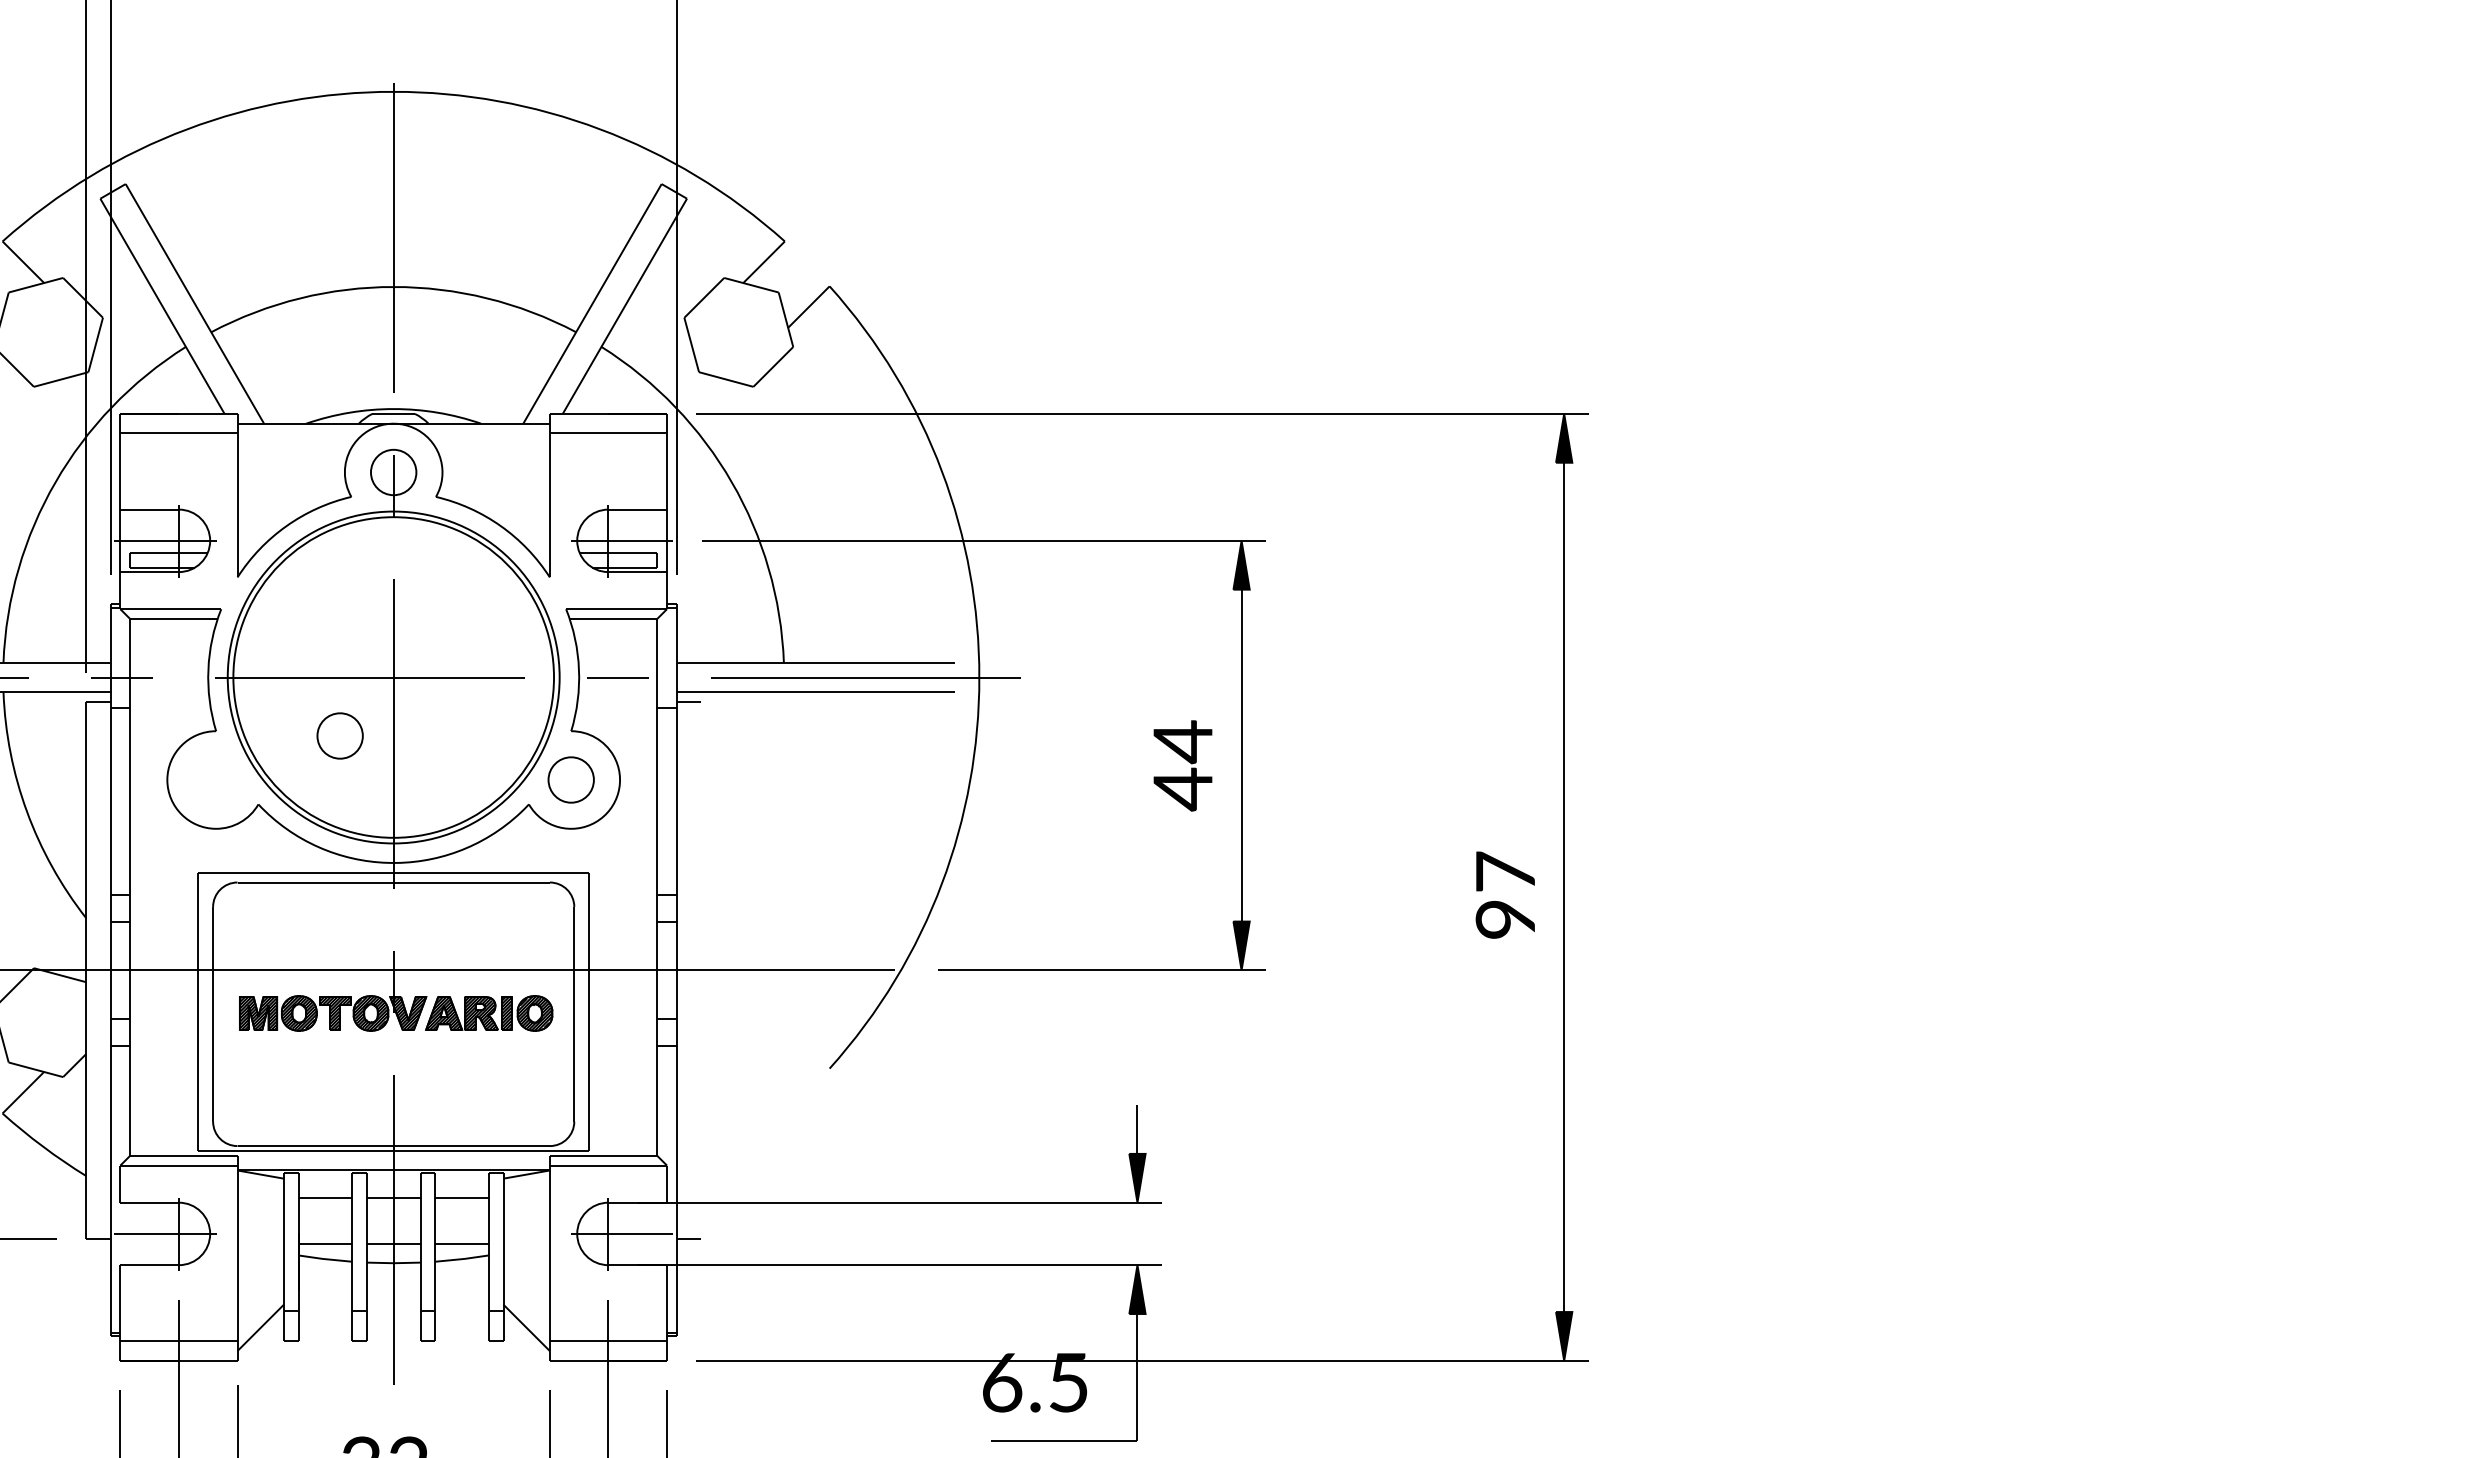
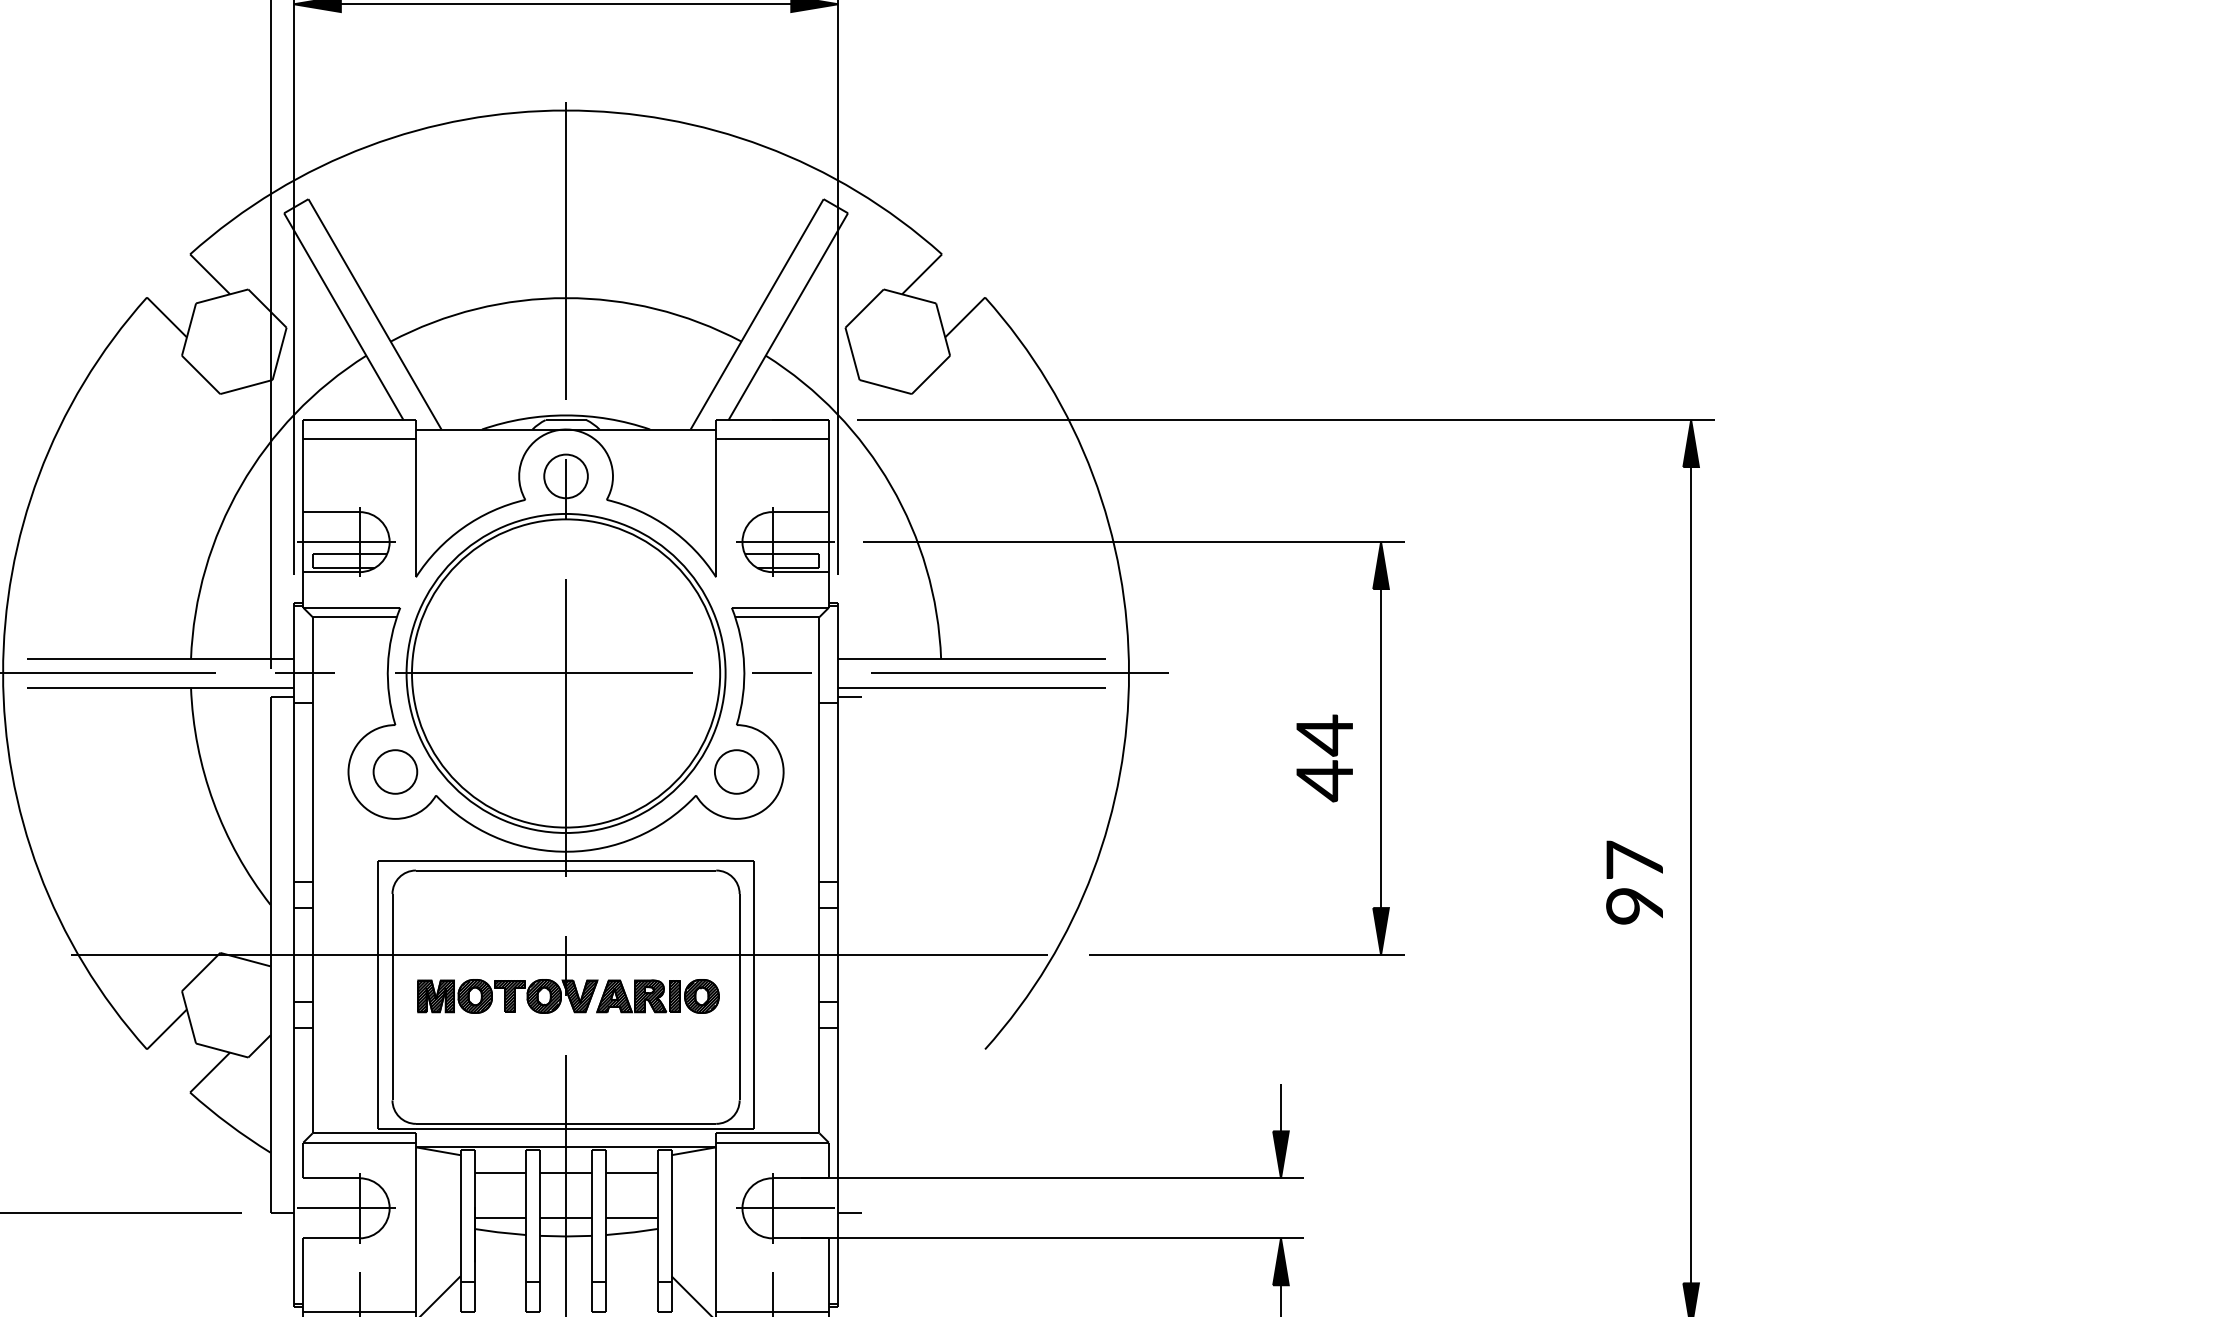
part: (339, 735) -> (394, 771), moved

